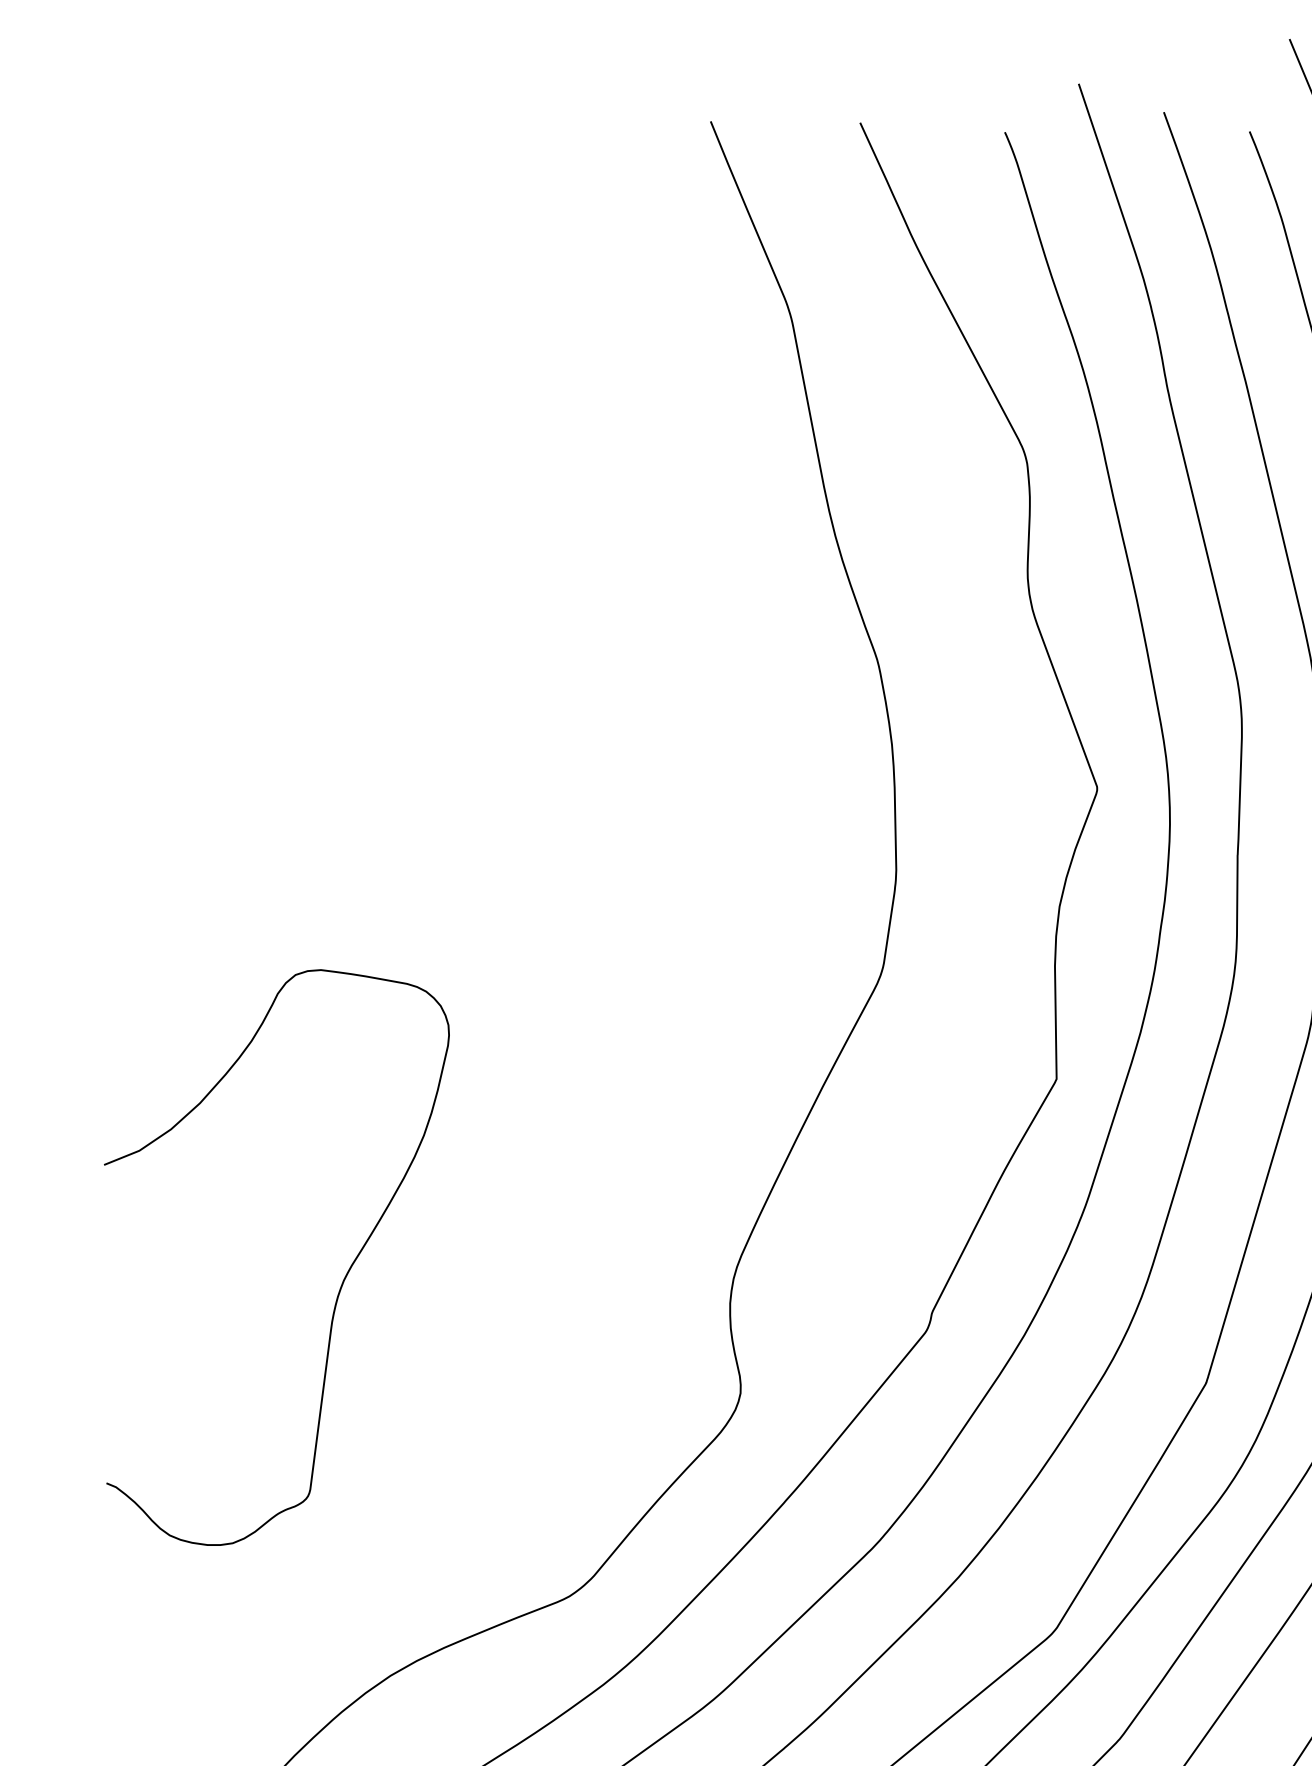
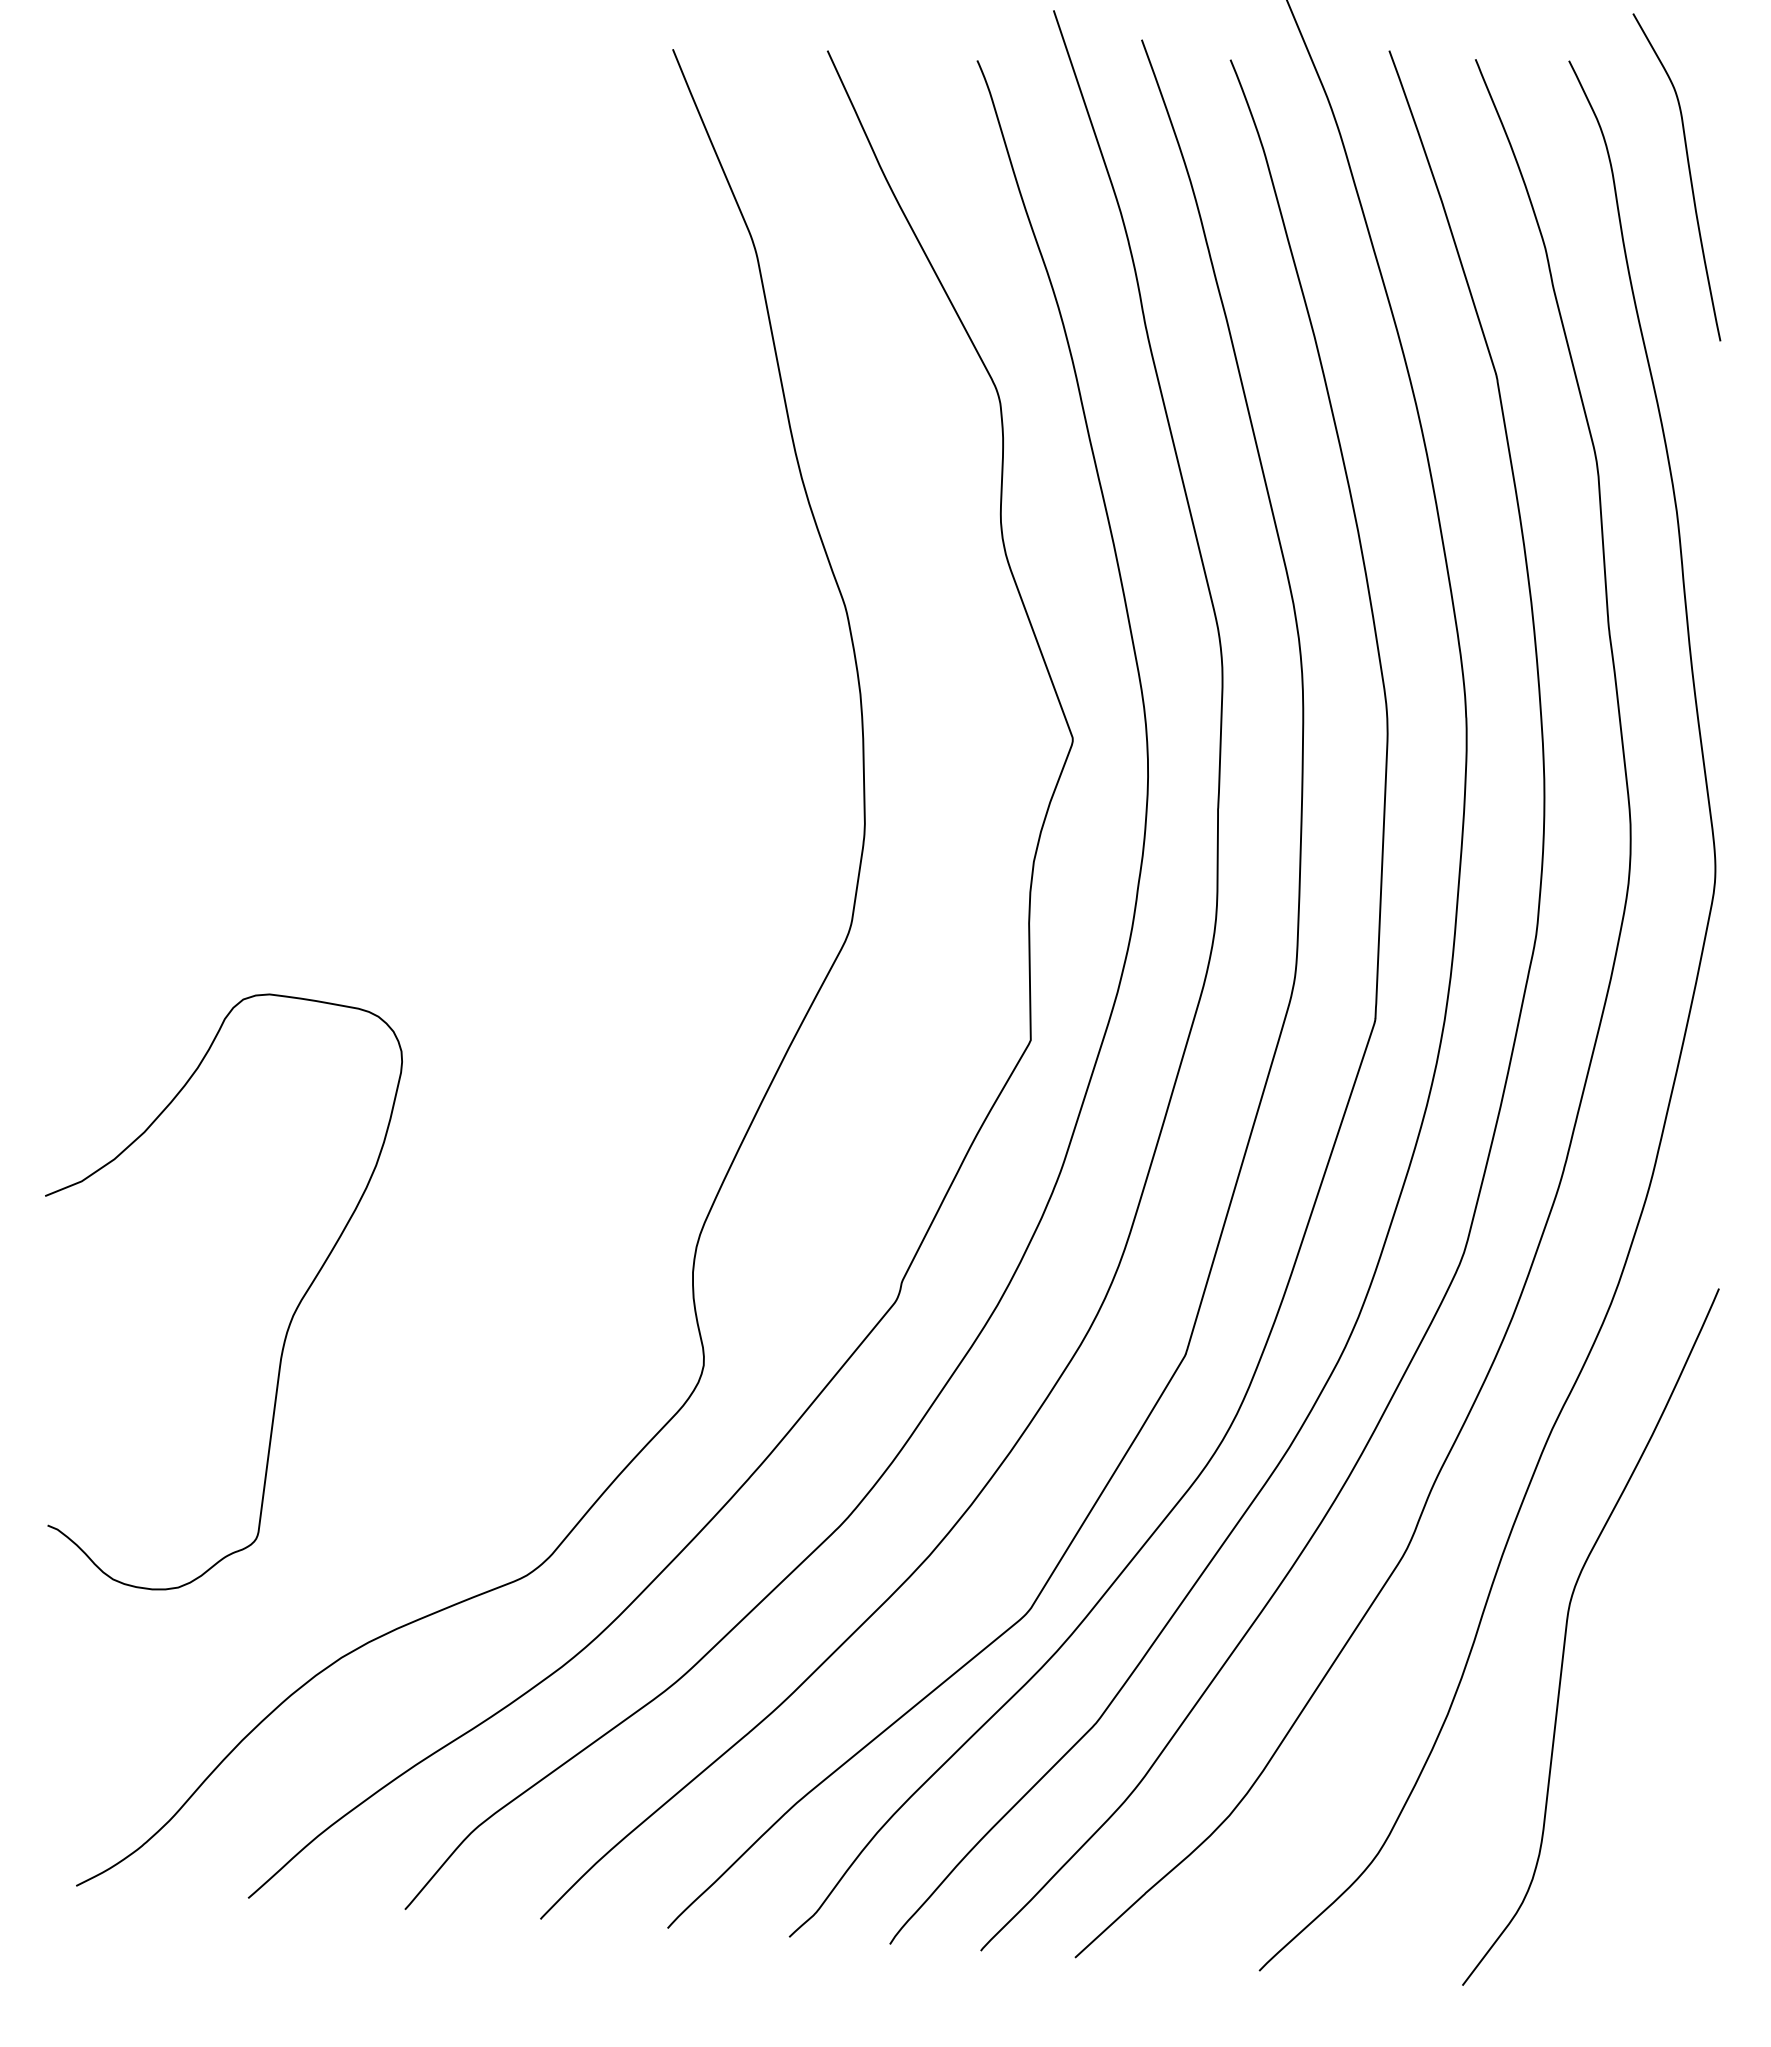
curve: (341, 1284) -> (290, 1319), moved

